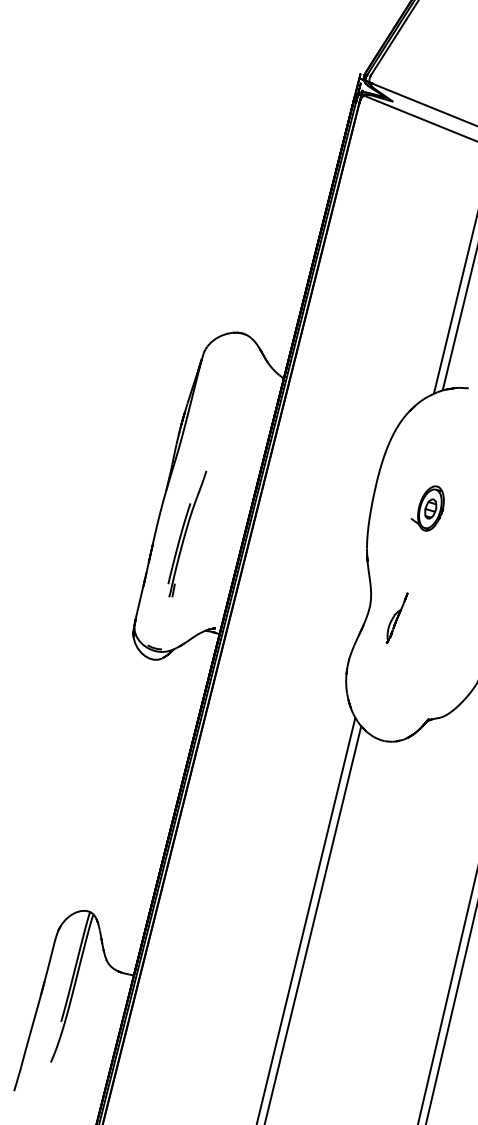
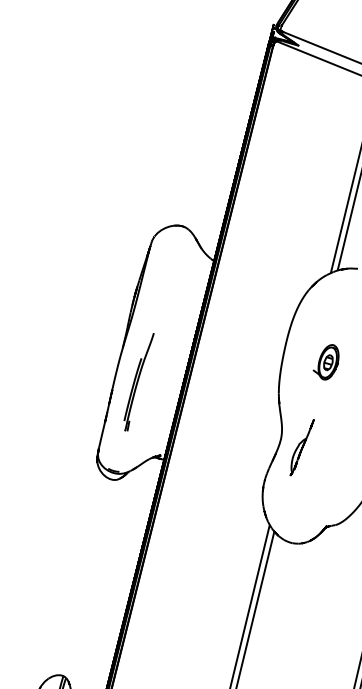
part: (397, 617) -> (302, 447), size x1.43

